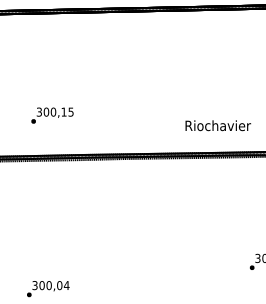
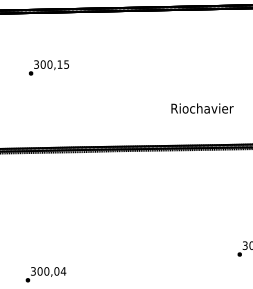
text: (51, 115) -> (48, 67), moved
text: (218, 125) -> (202, 108), moved

